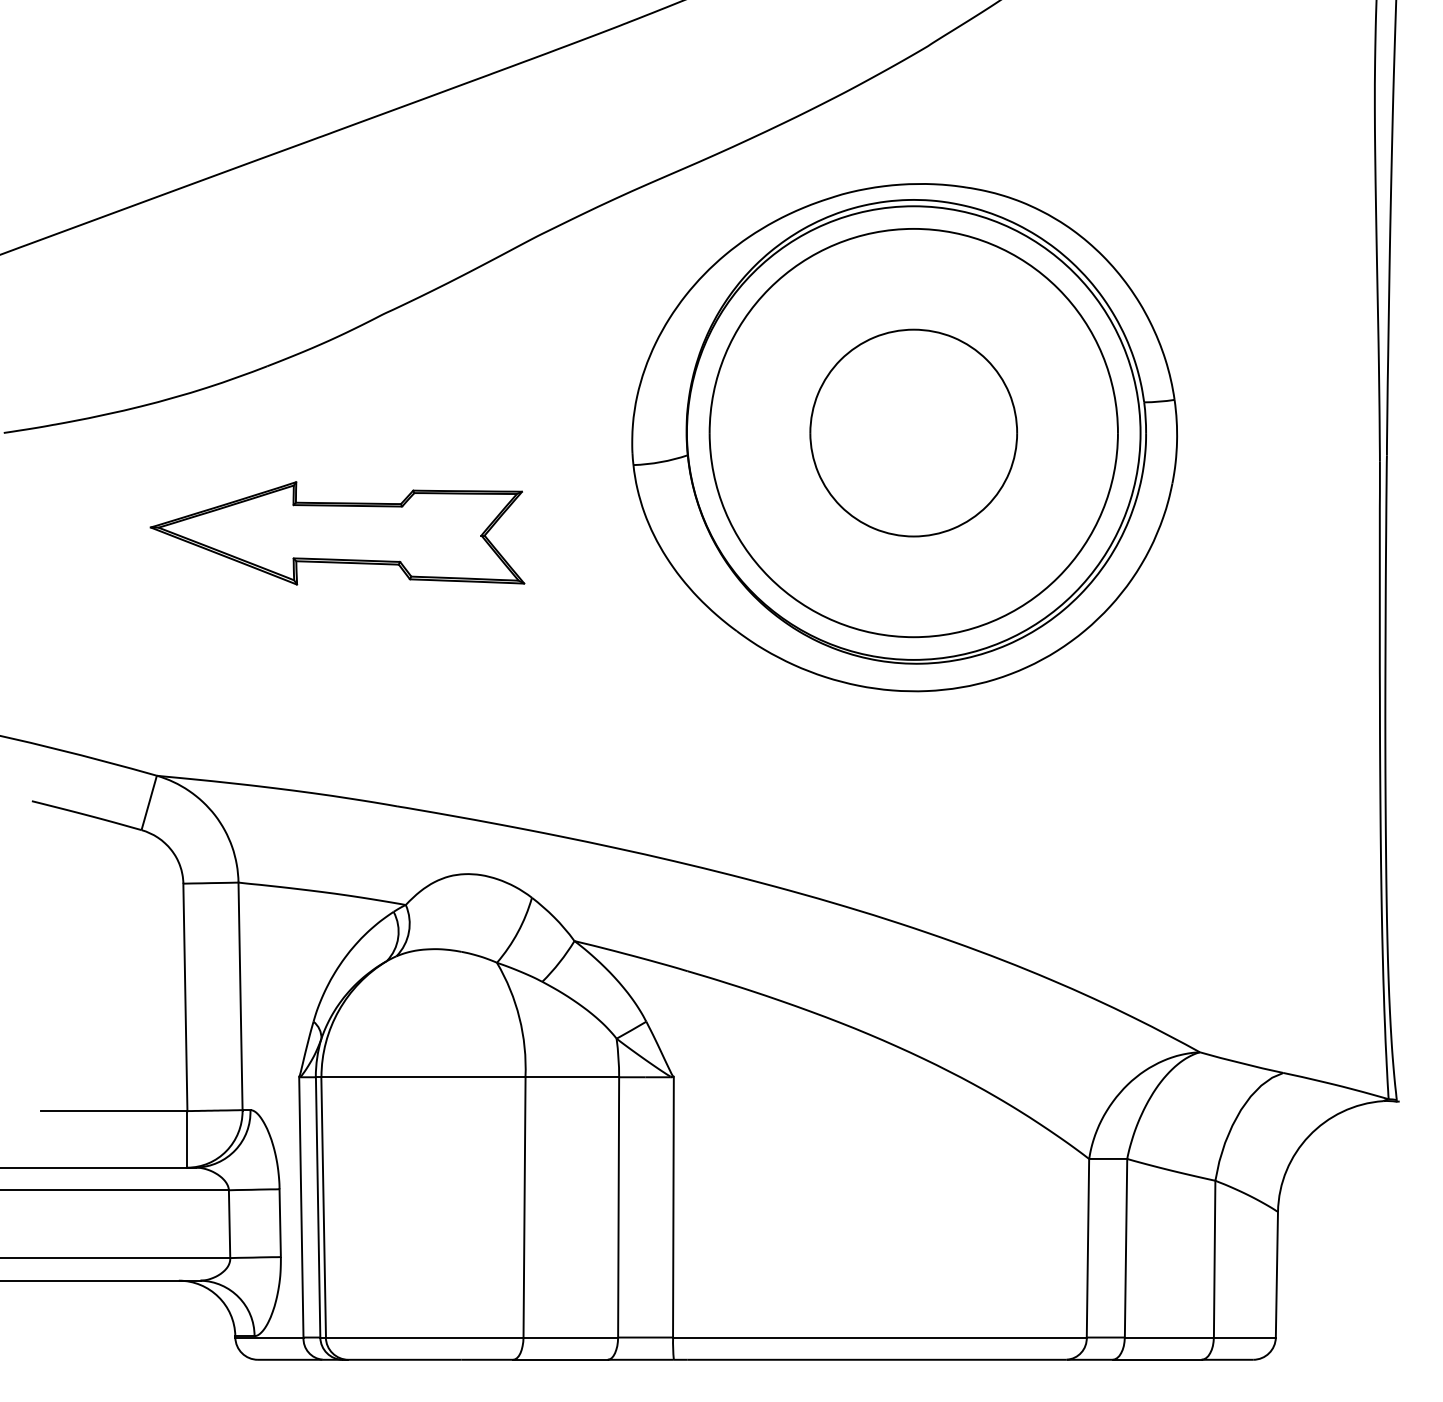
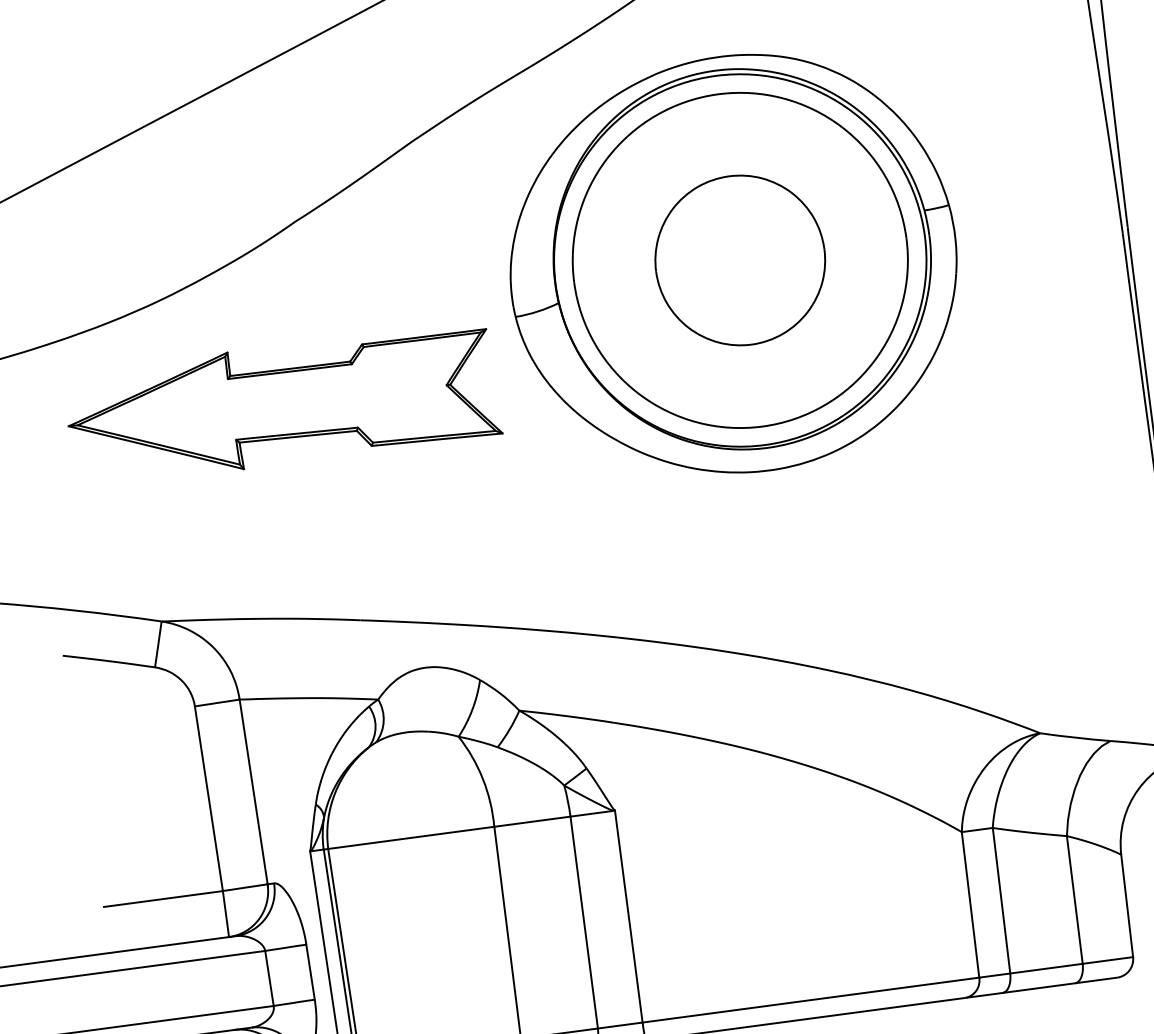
part: (337, 533) -> (282, 404), size x1.4

